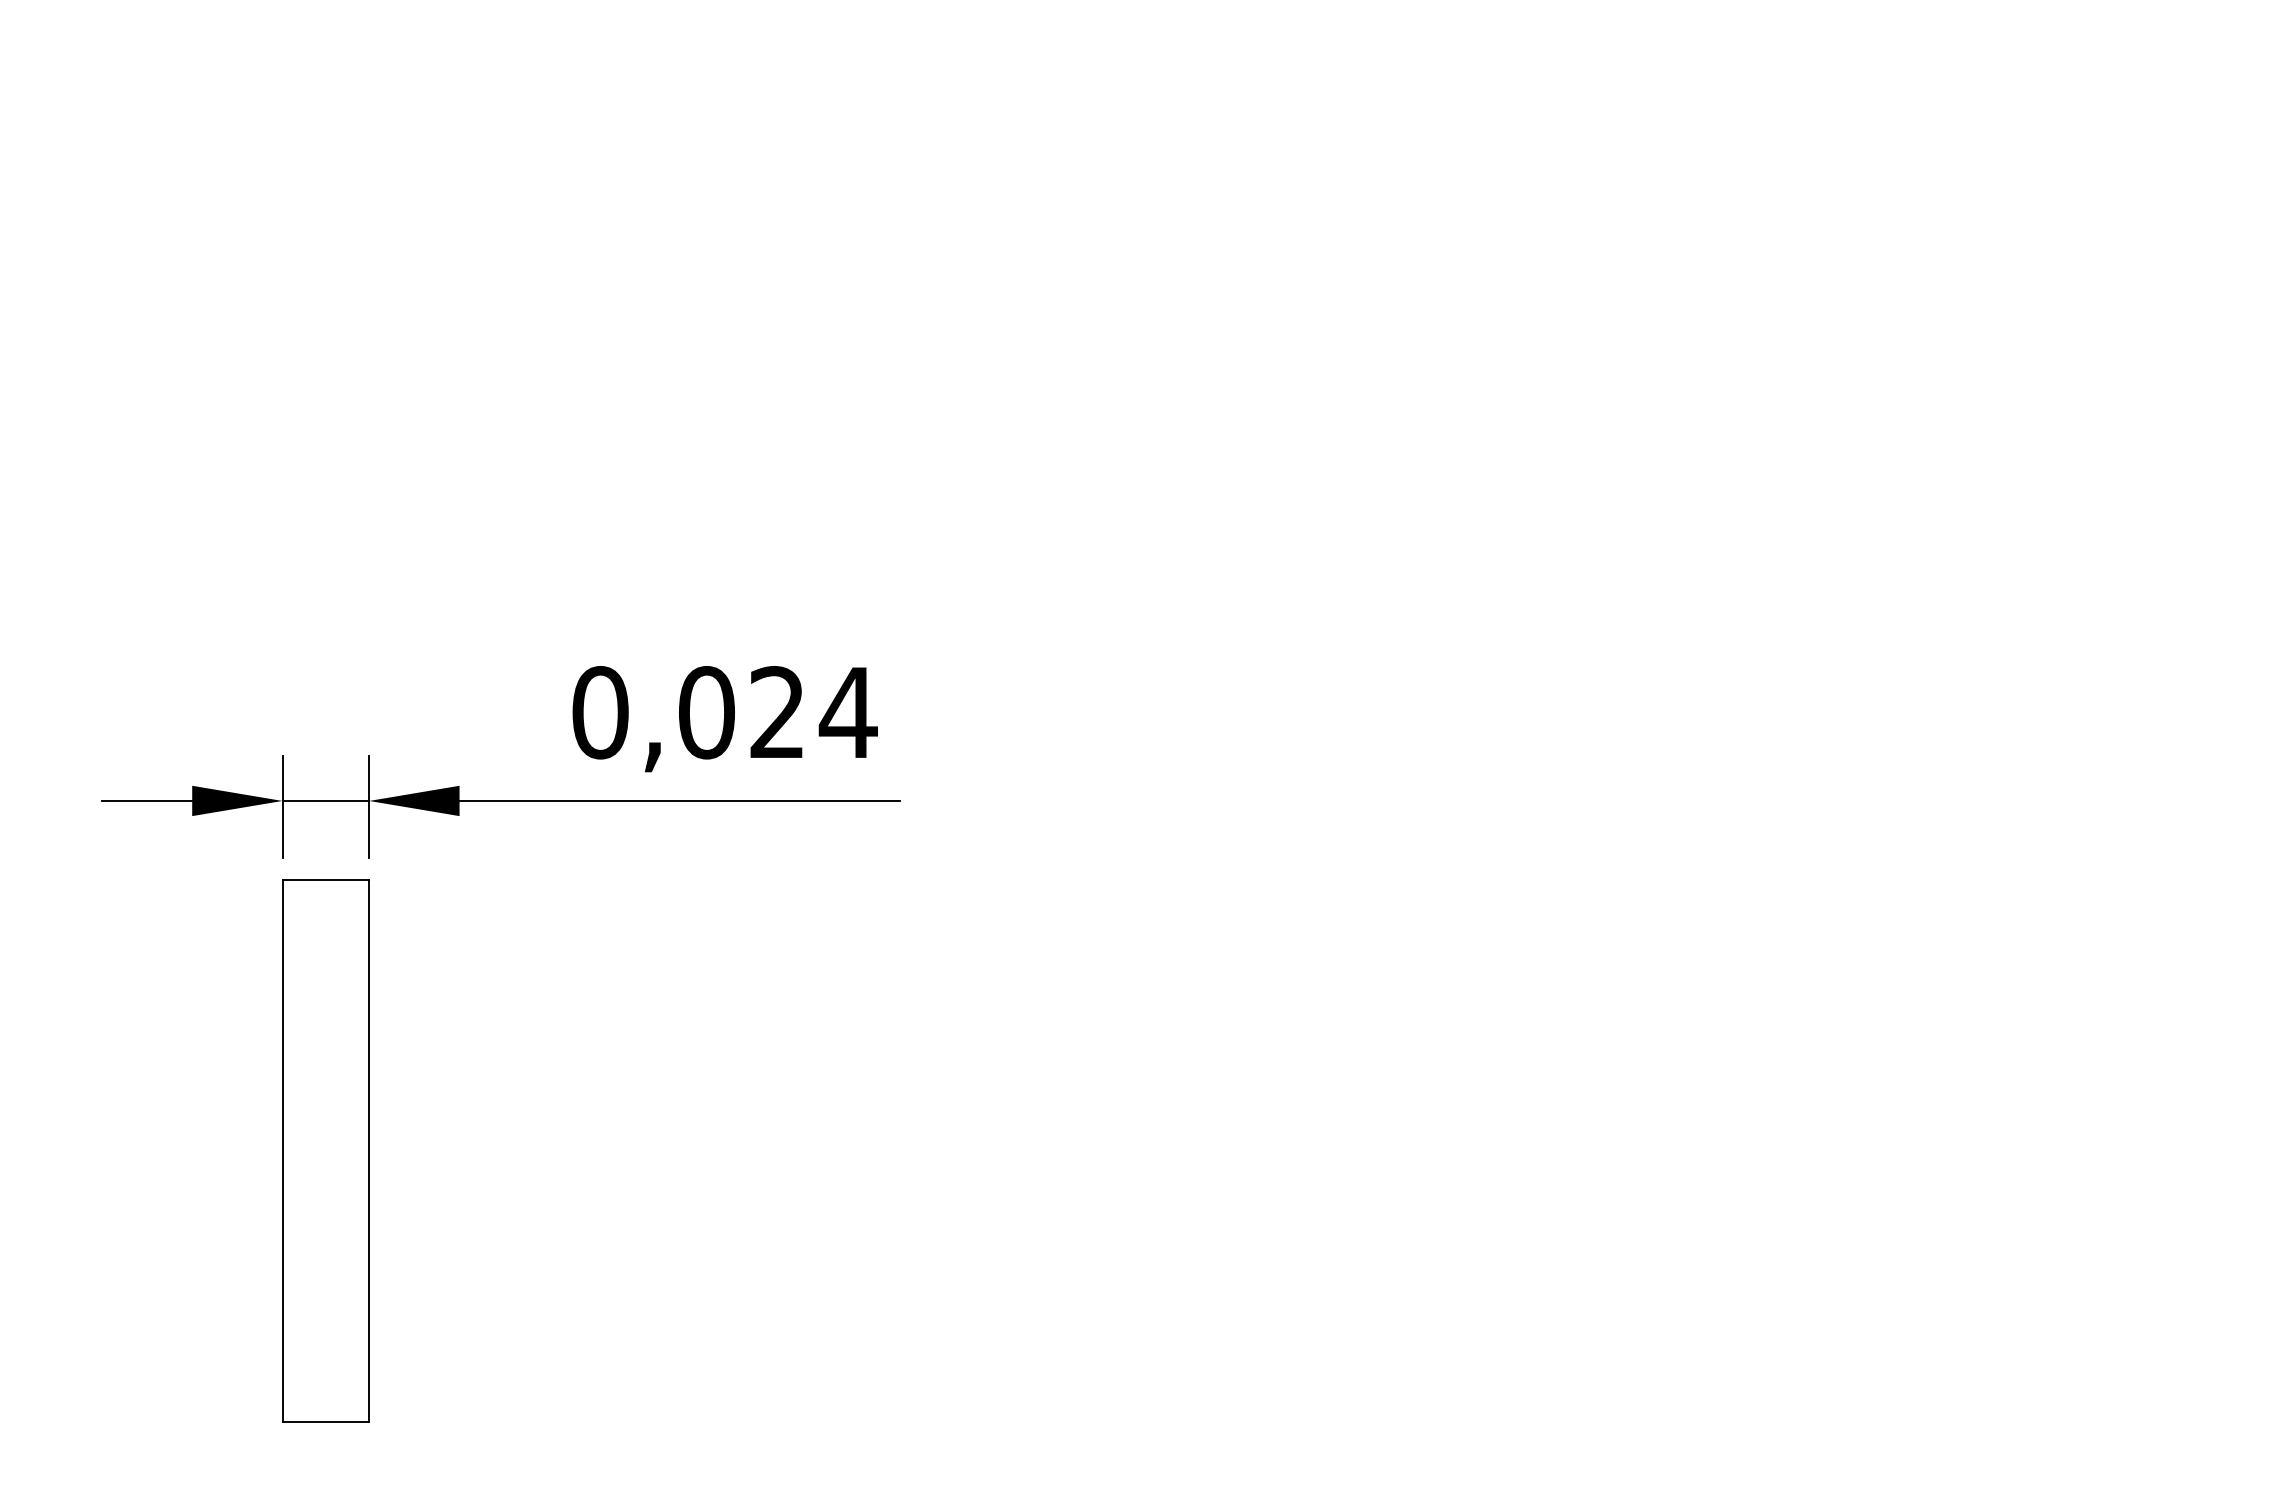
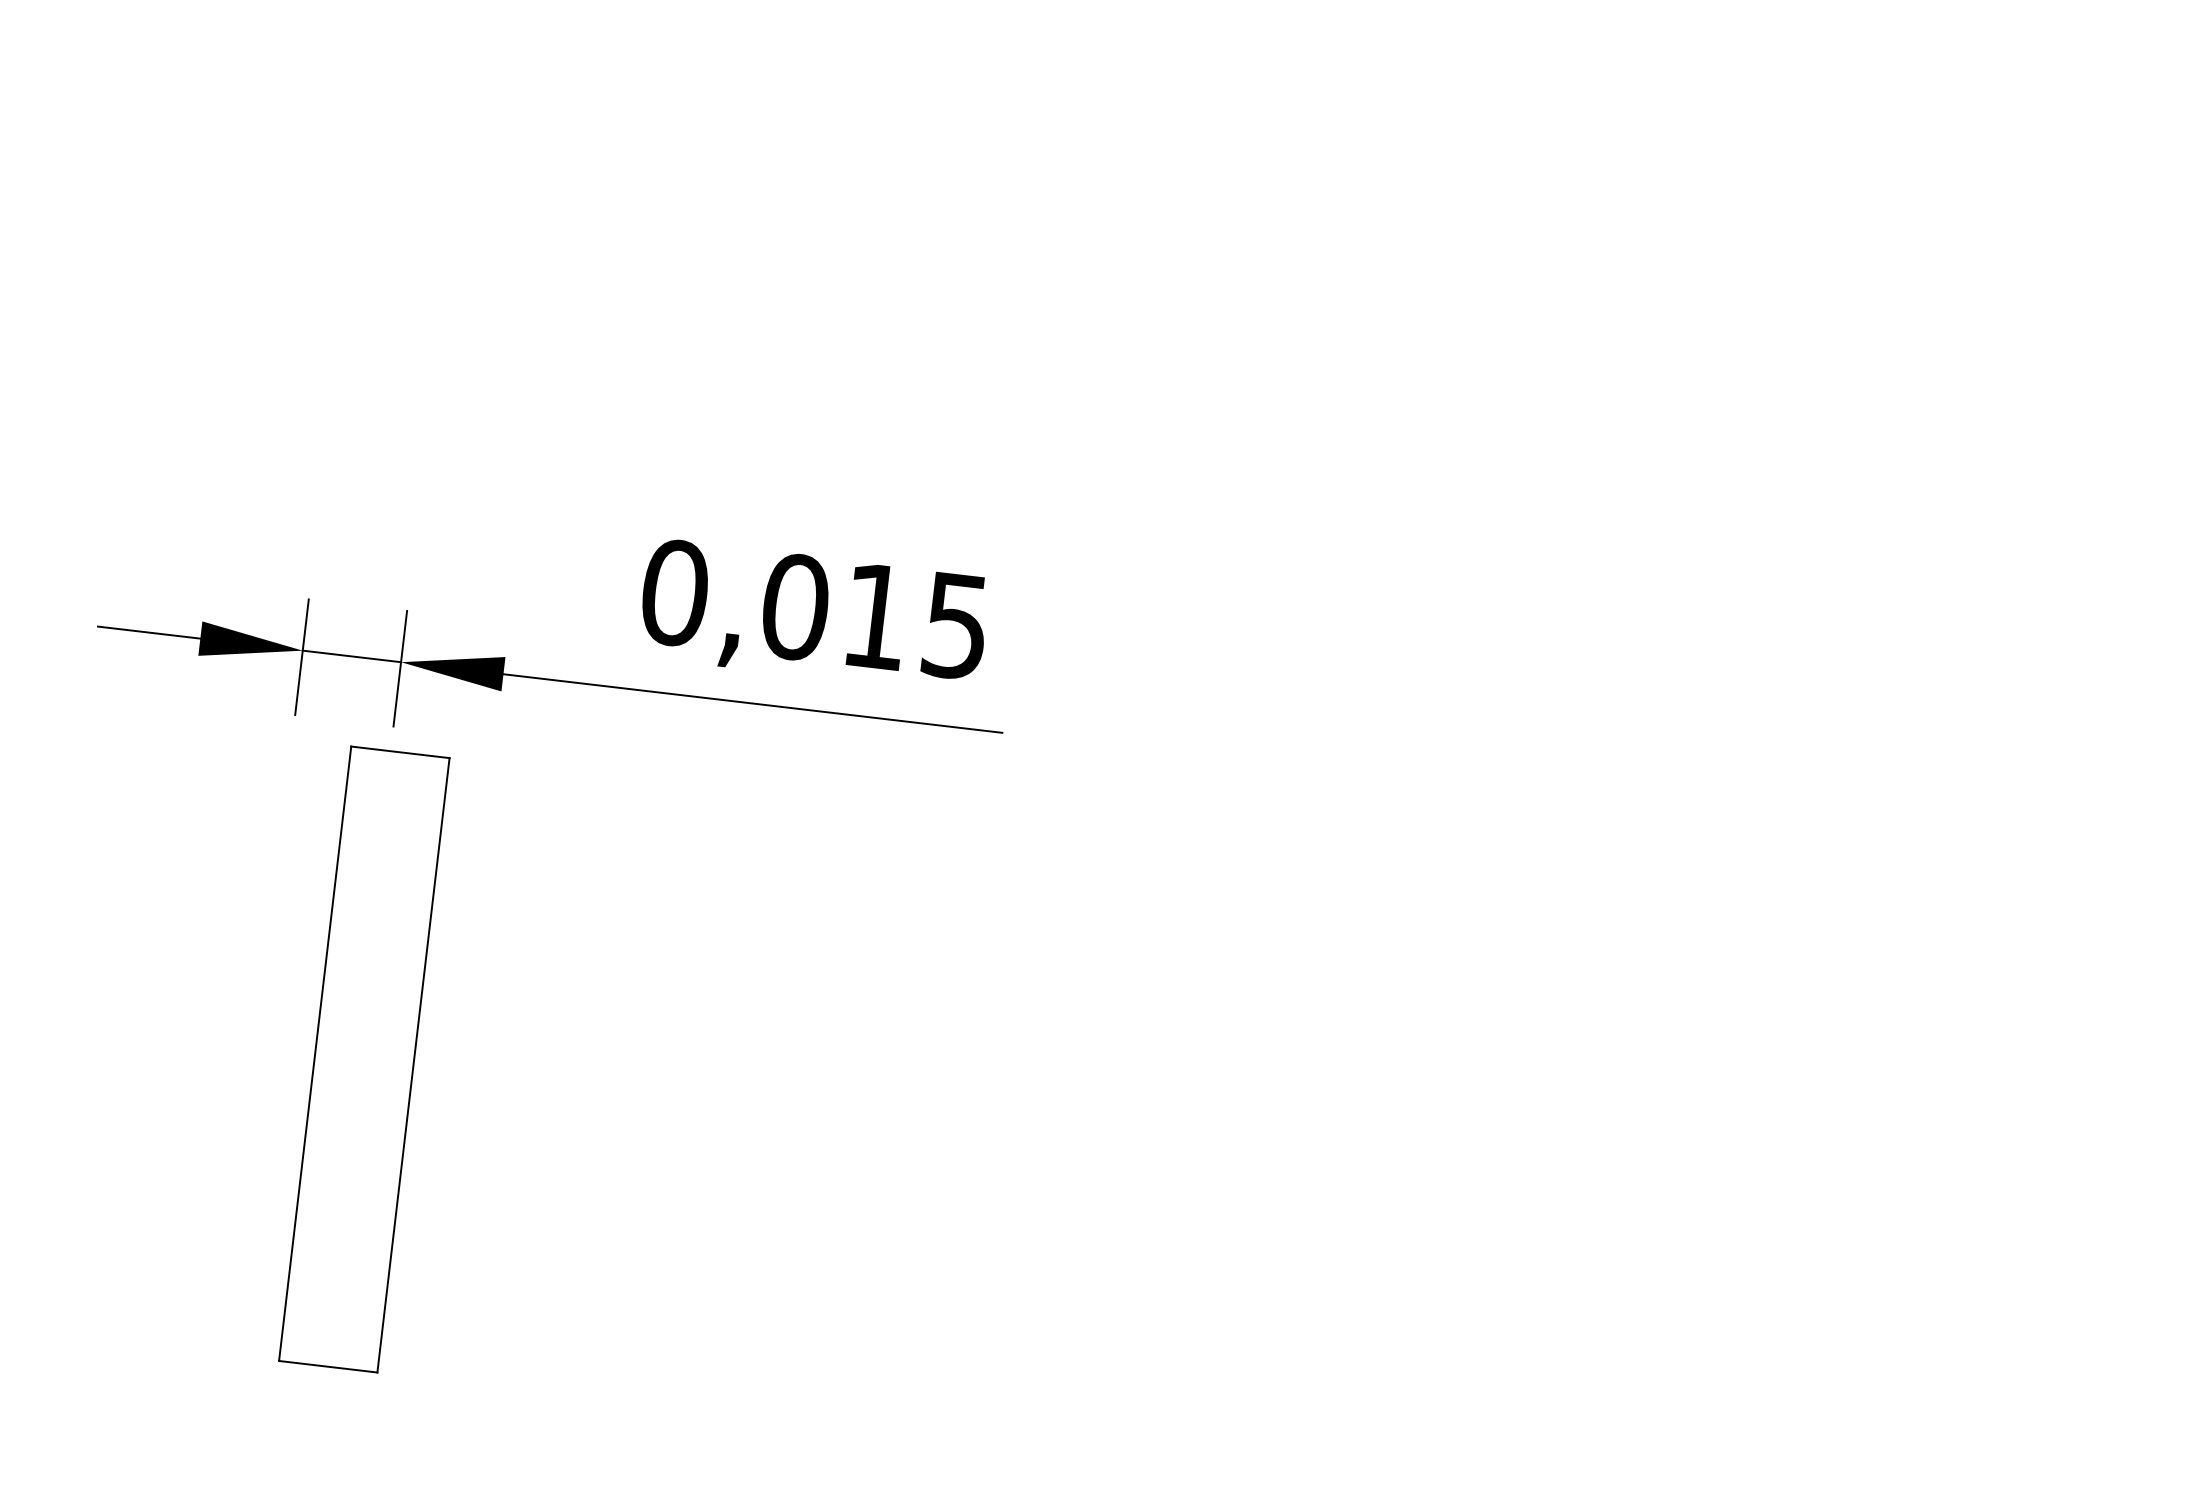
text: (813, 712) -> (916, 621), 0,024 -> 0,015
part: (325, 1150) -> (364, 1058), moved

